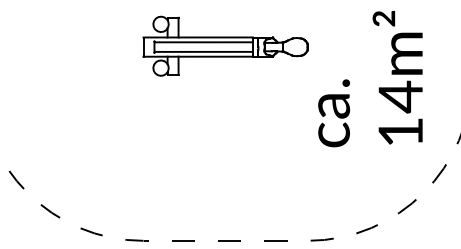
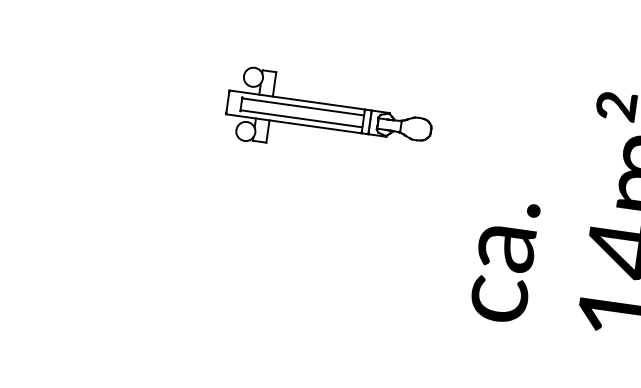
part: (225, 45) -> (329, 114), size x0.7

